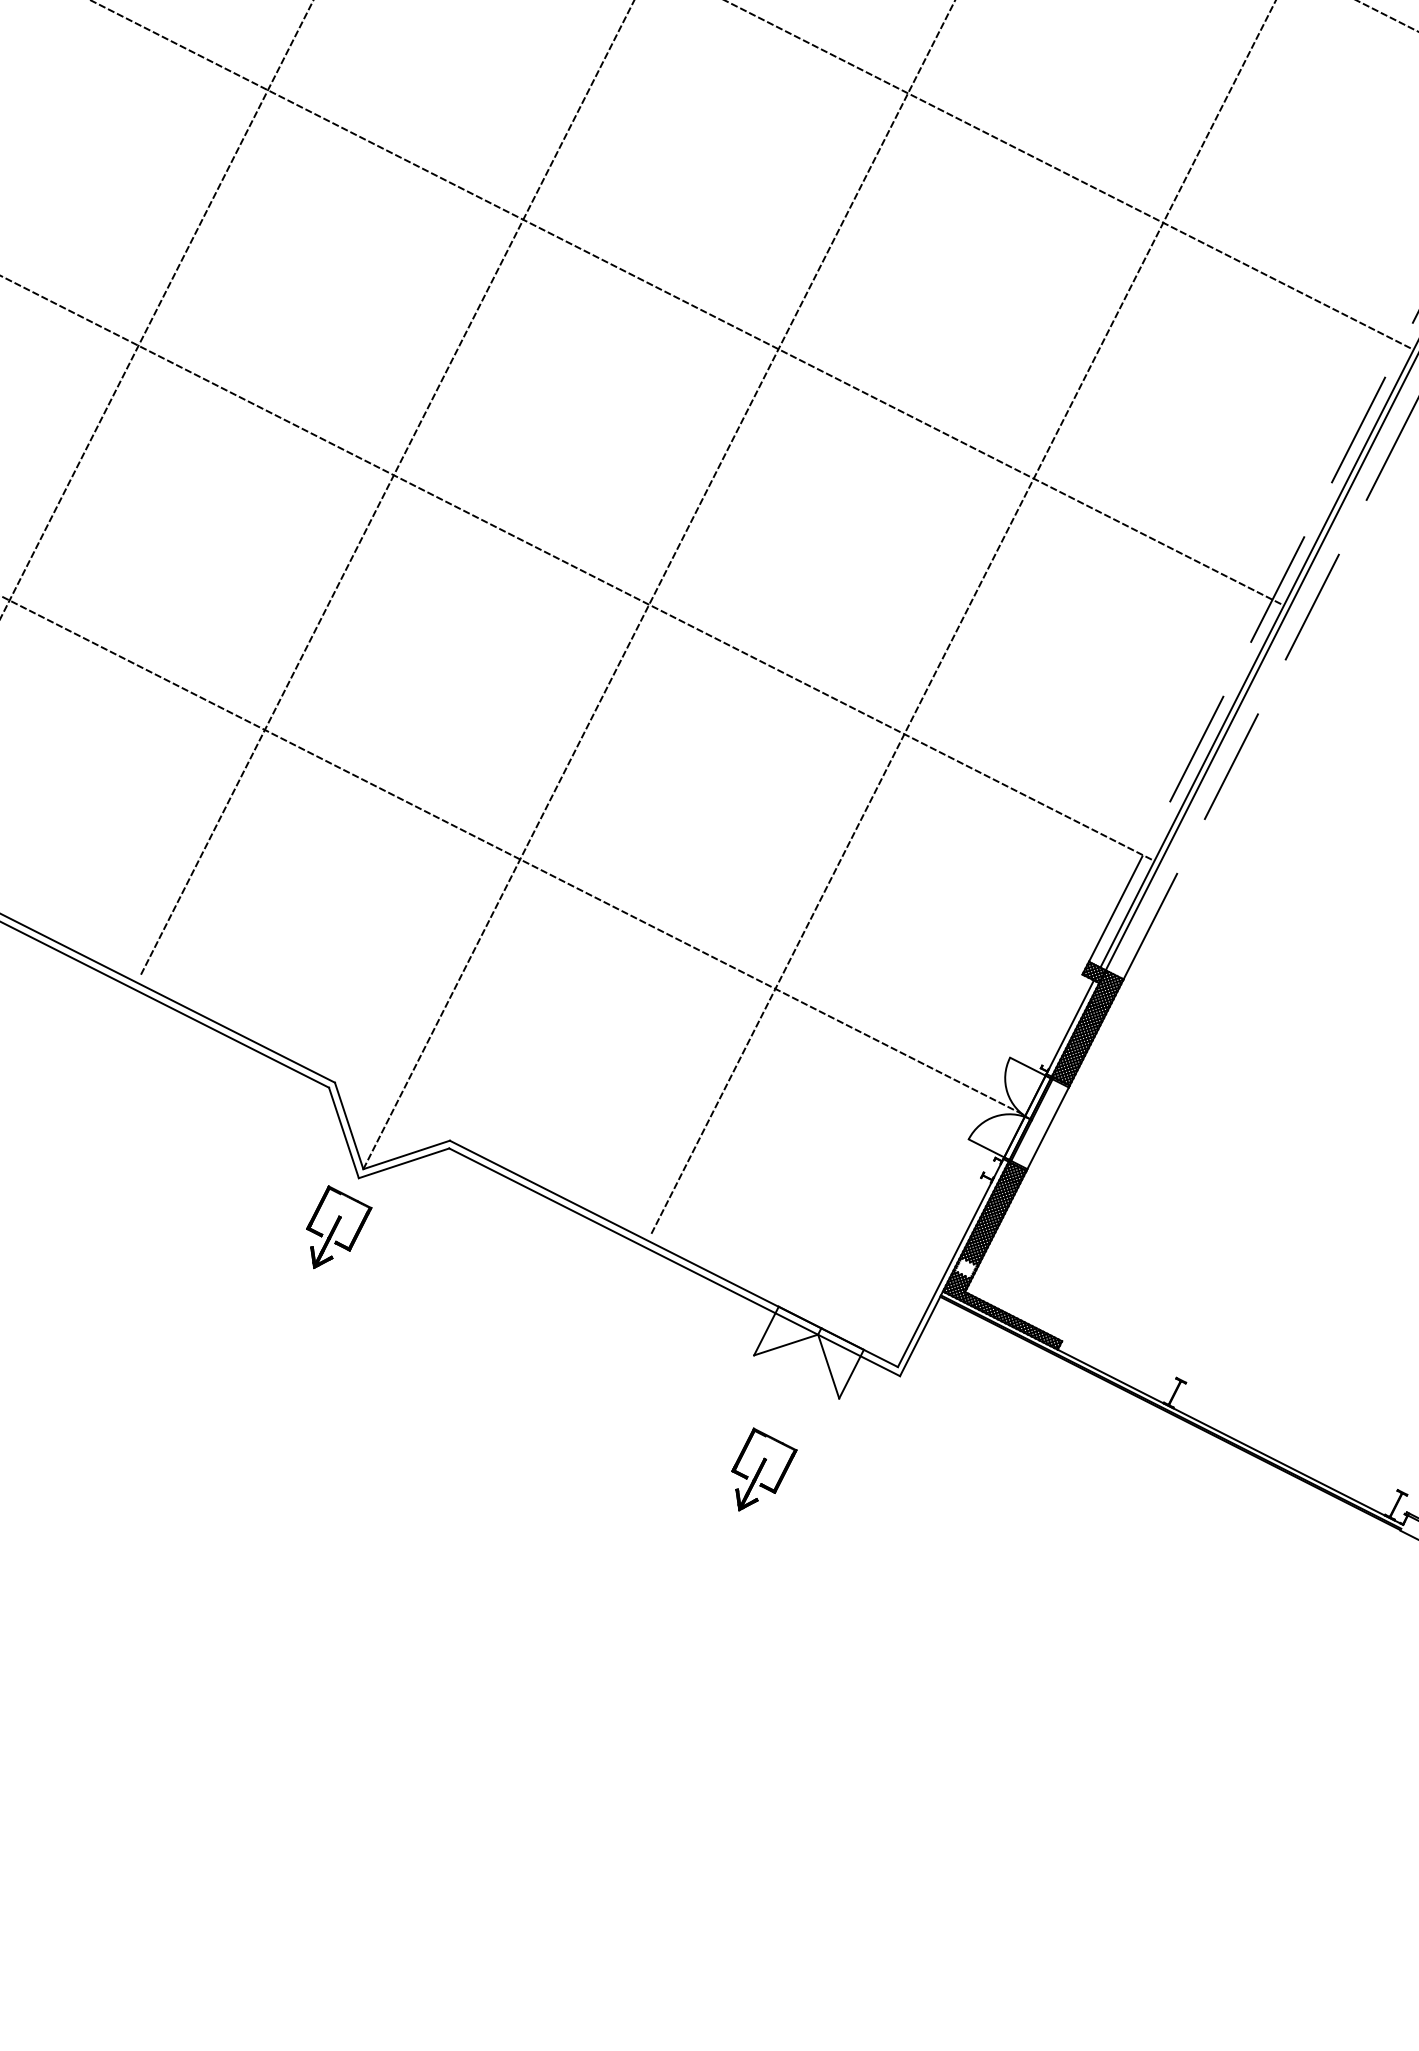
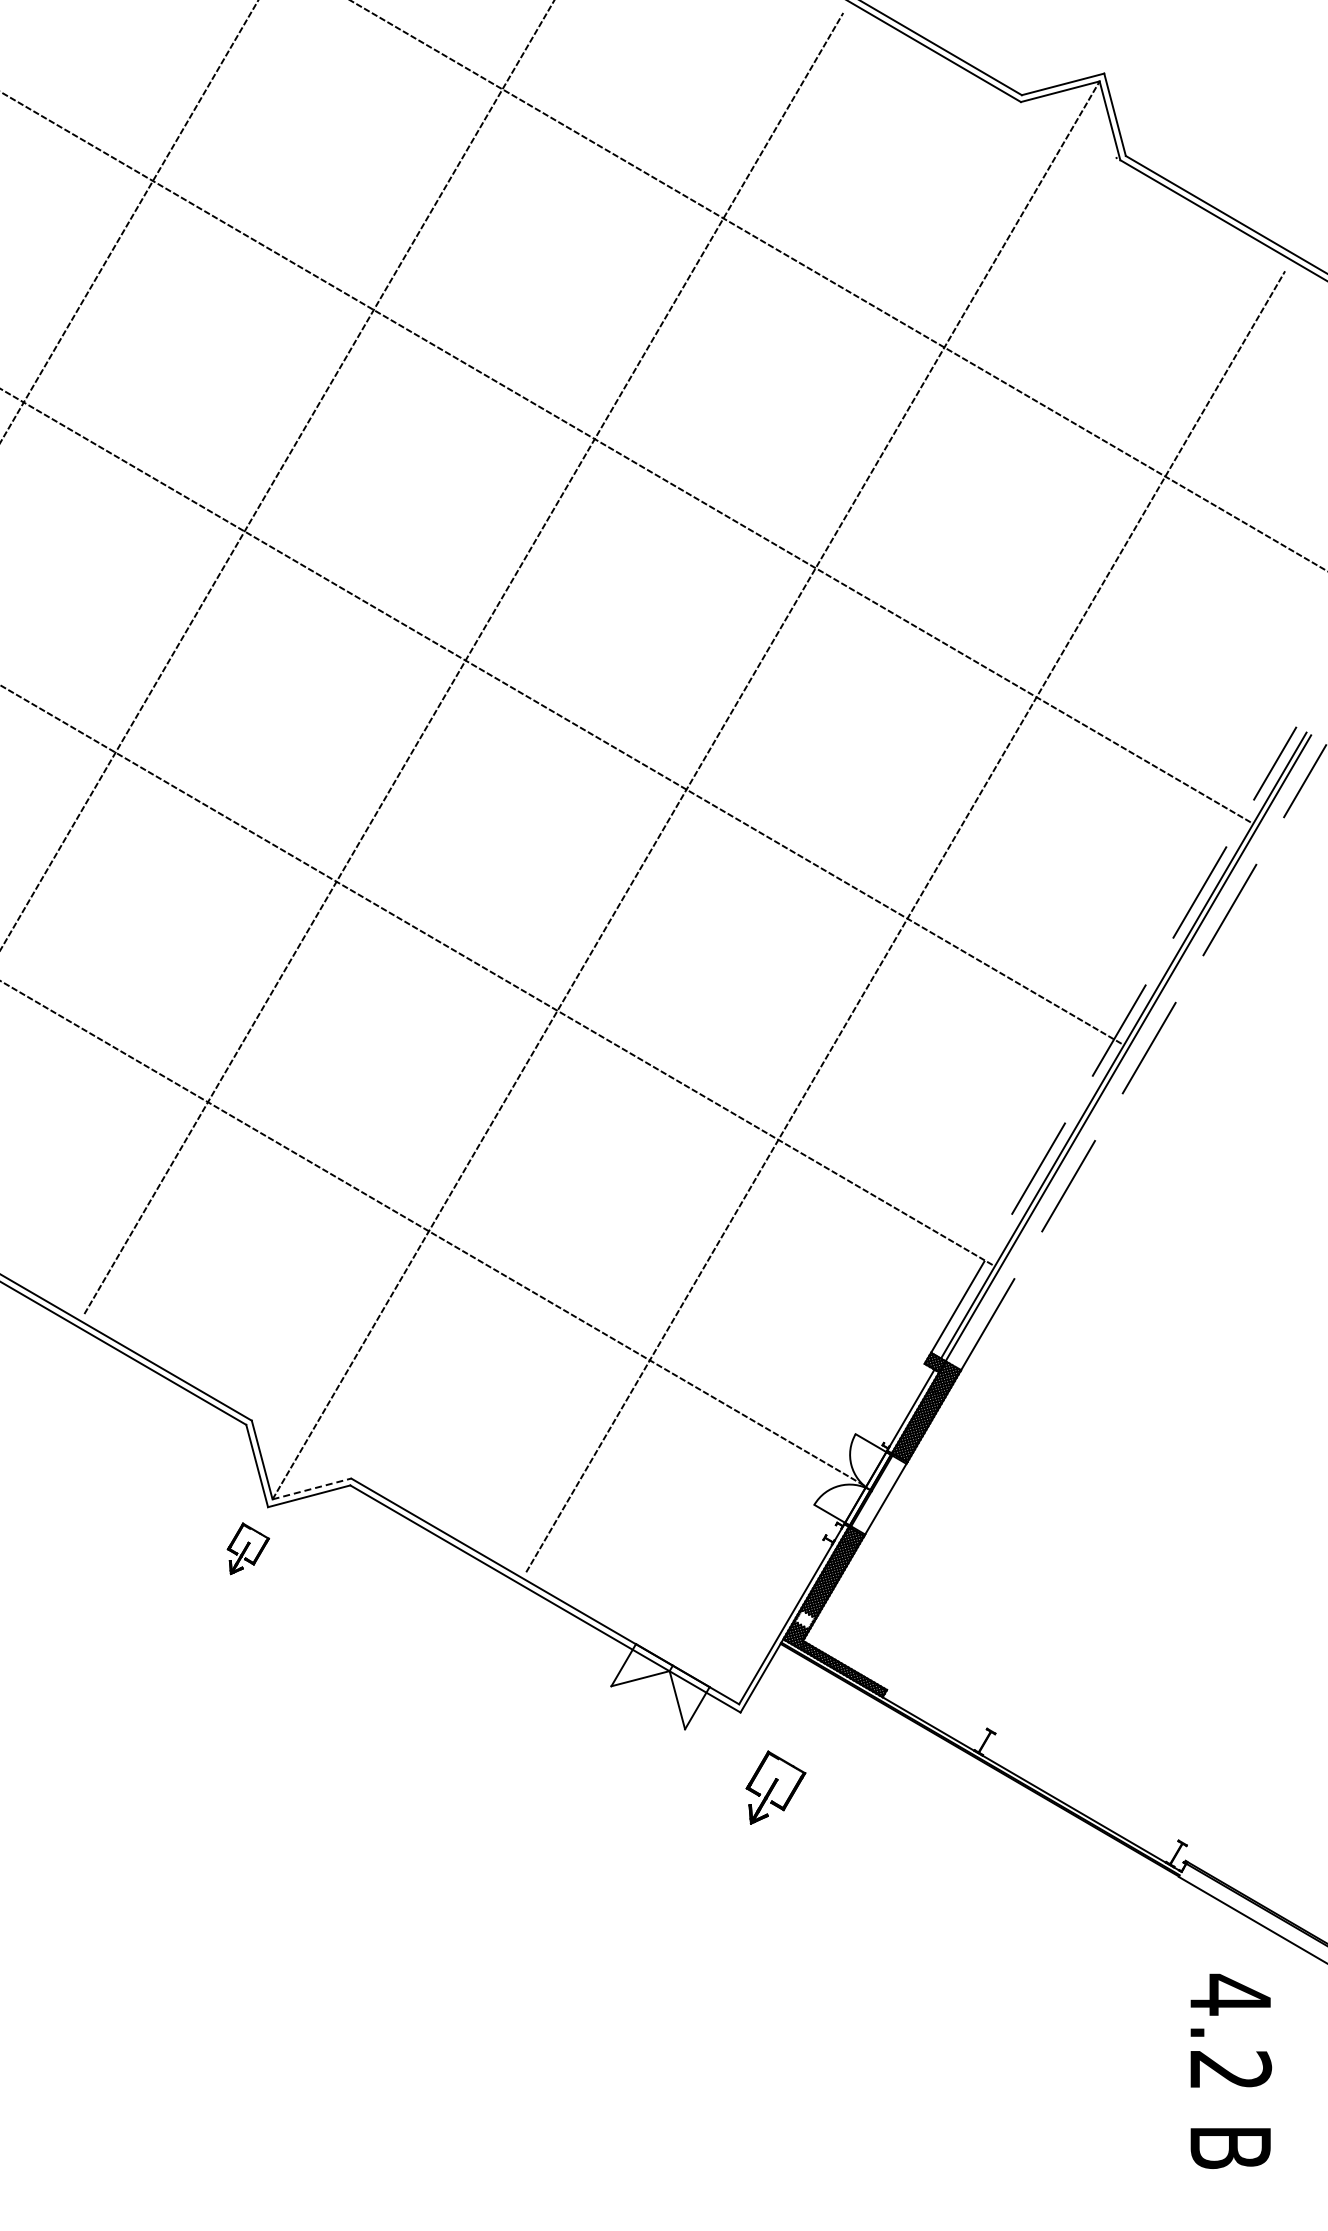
line: (407, 1154) -> (312, 1488), solid -> dashed
part: (339, 1225) -> (248, 1548), size x0.7
part: (764, 1468) -> (775, 1787), moved

